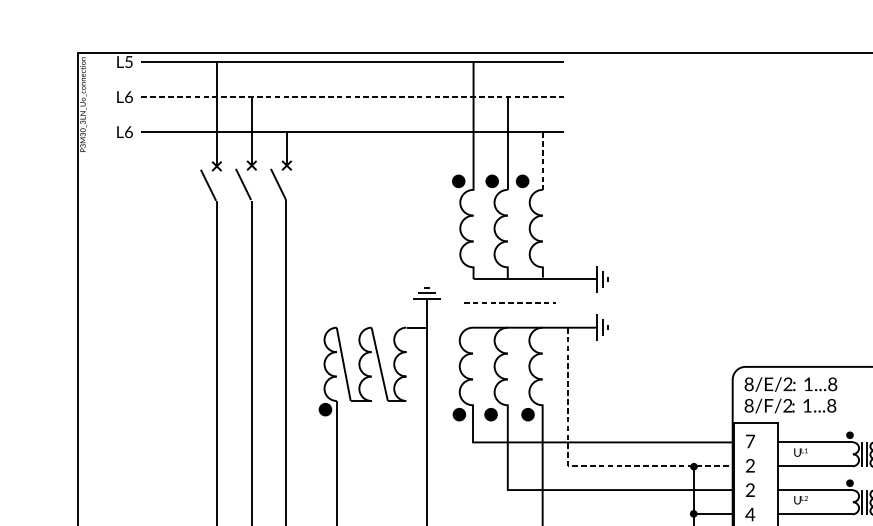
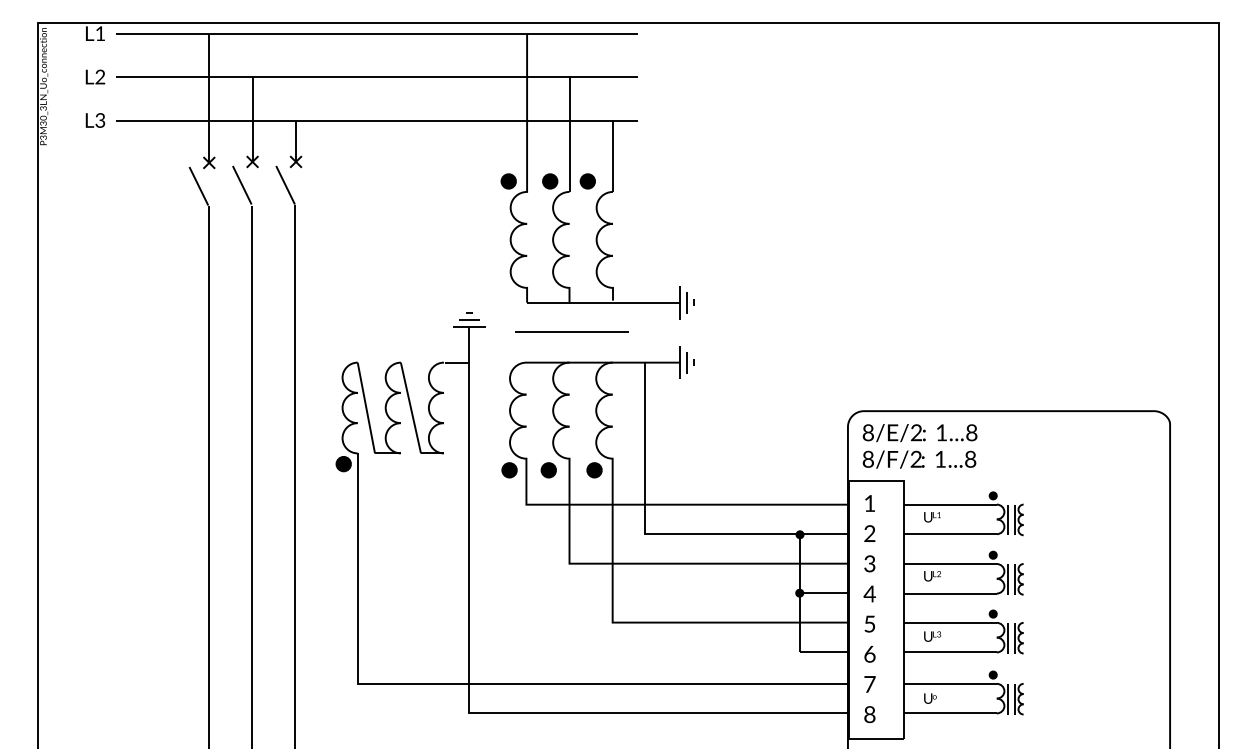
text: (128, 61) -> (99, 33), L5 -> L1
text: (129, 96) -> (100, 76), L6 -> L2
line: (352, 97) -> (377, 77), dashed -> solid
text: (129, 132) -> (100, 120), L6 -> L3
line: (542, 161) -> (612, 156), dashed -> solid
line: (509, 303) -> (571, 332), dashed -> solid
text: (750, 441) -> (869, 503), 7 -> 1
line: (581, 466) -> (660, 534), dashed -> solid
text: (750, 492) -> (869, 566), 2 -> 3

